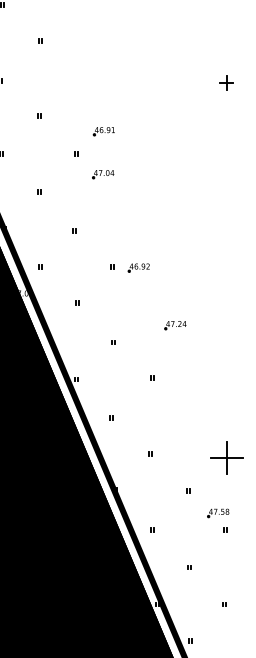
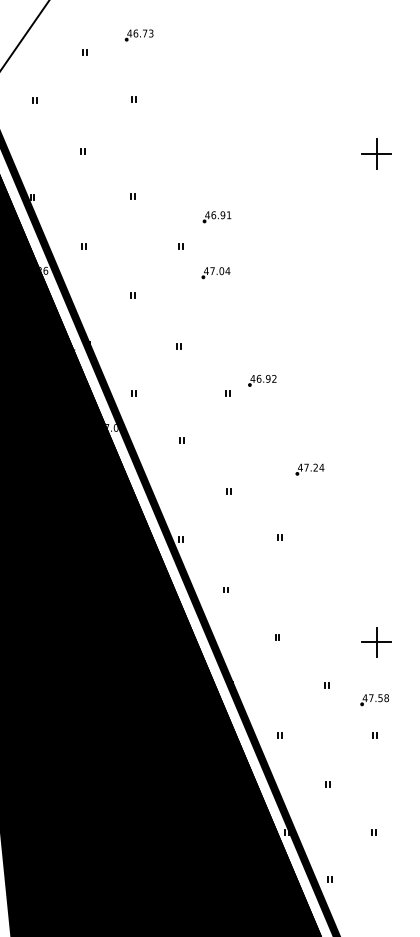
part: (226, 82) -> (376, 153), size x1.67
part: (138, 267) -> (262, 380), moved
part: (226, 458) -> (376, 642), size x0.71
part: (218, 513) -> (374, 700), moved

